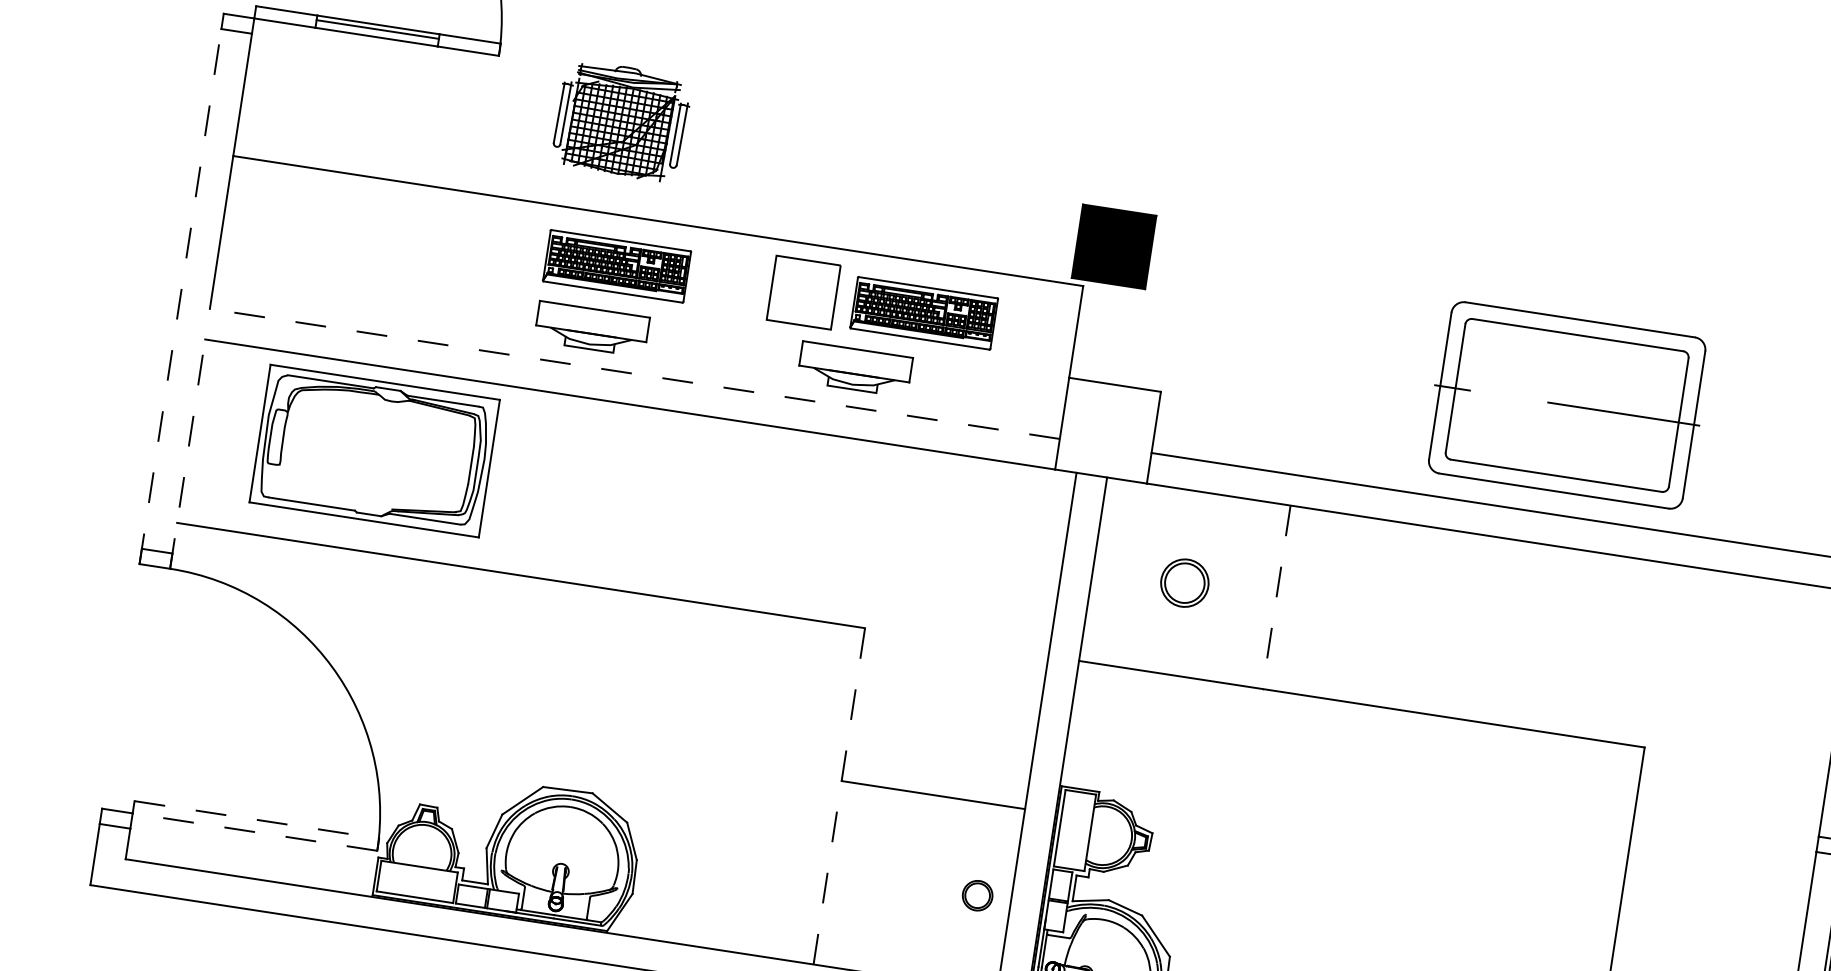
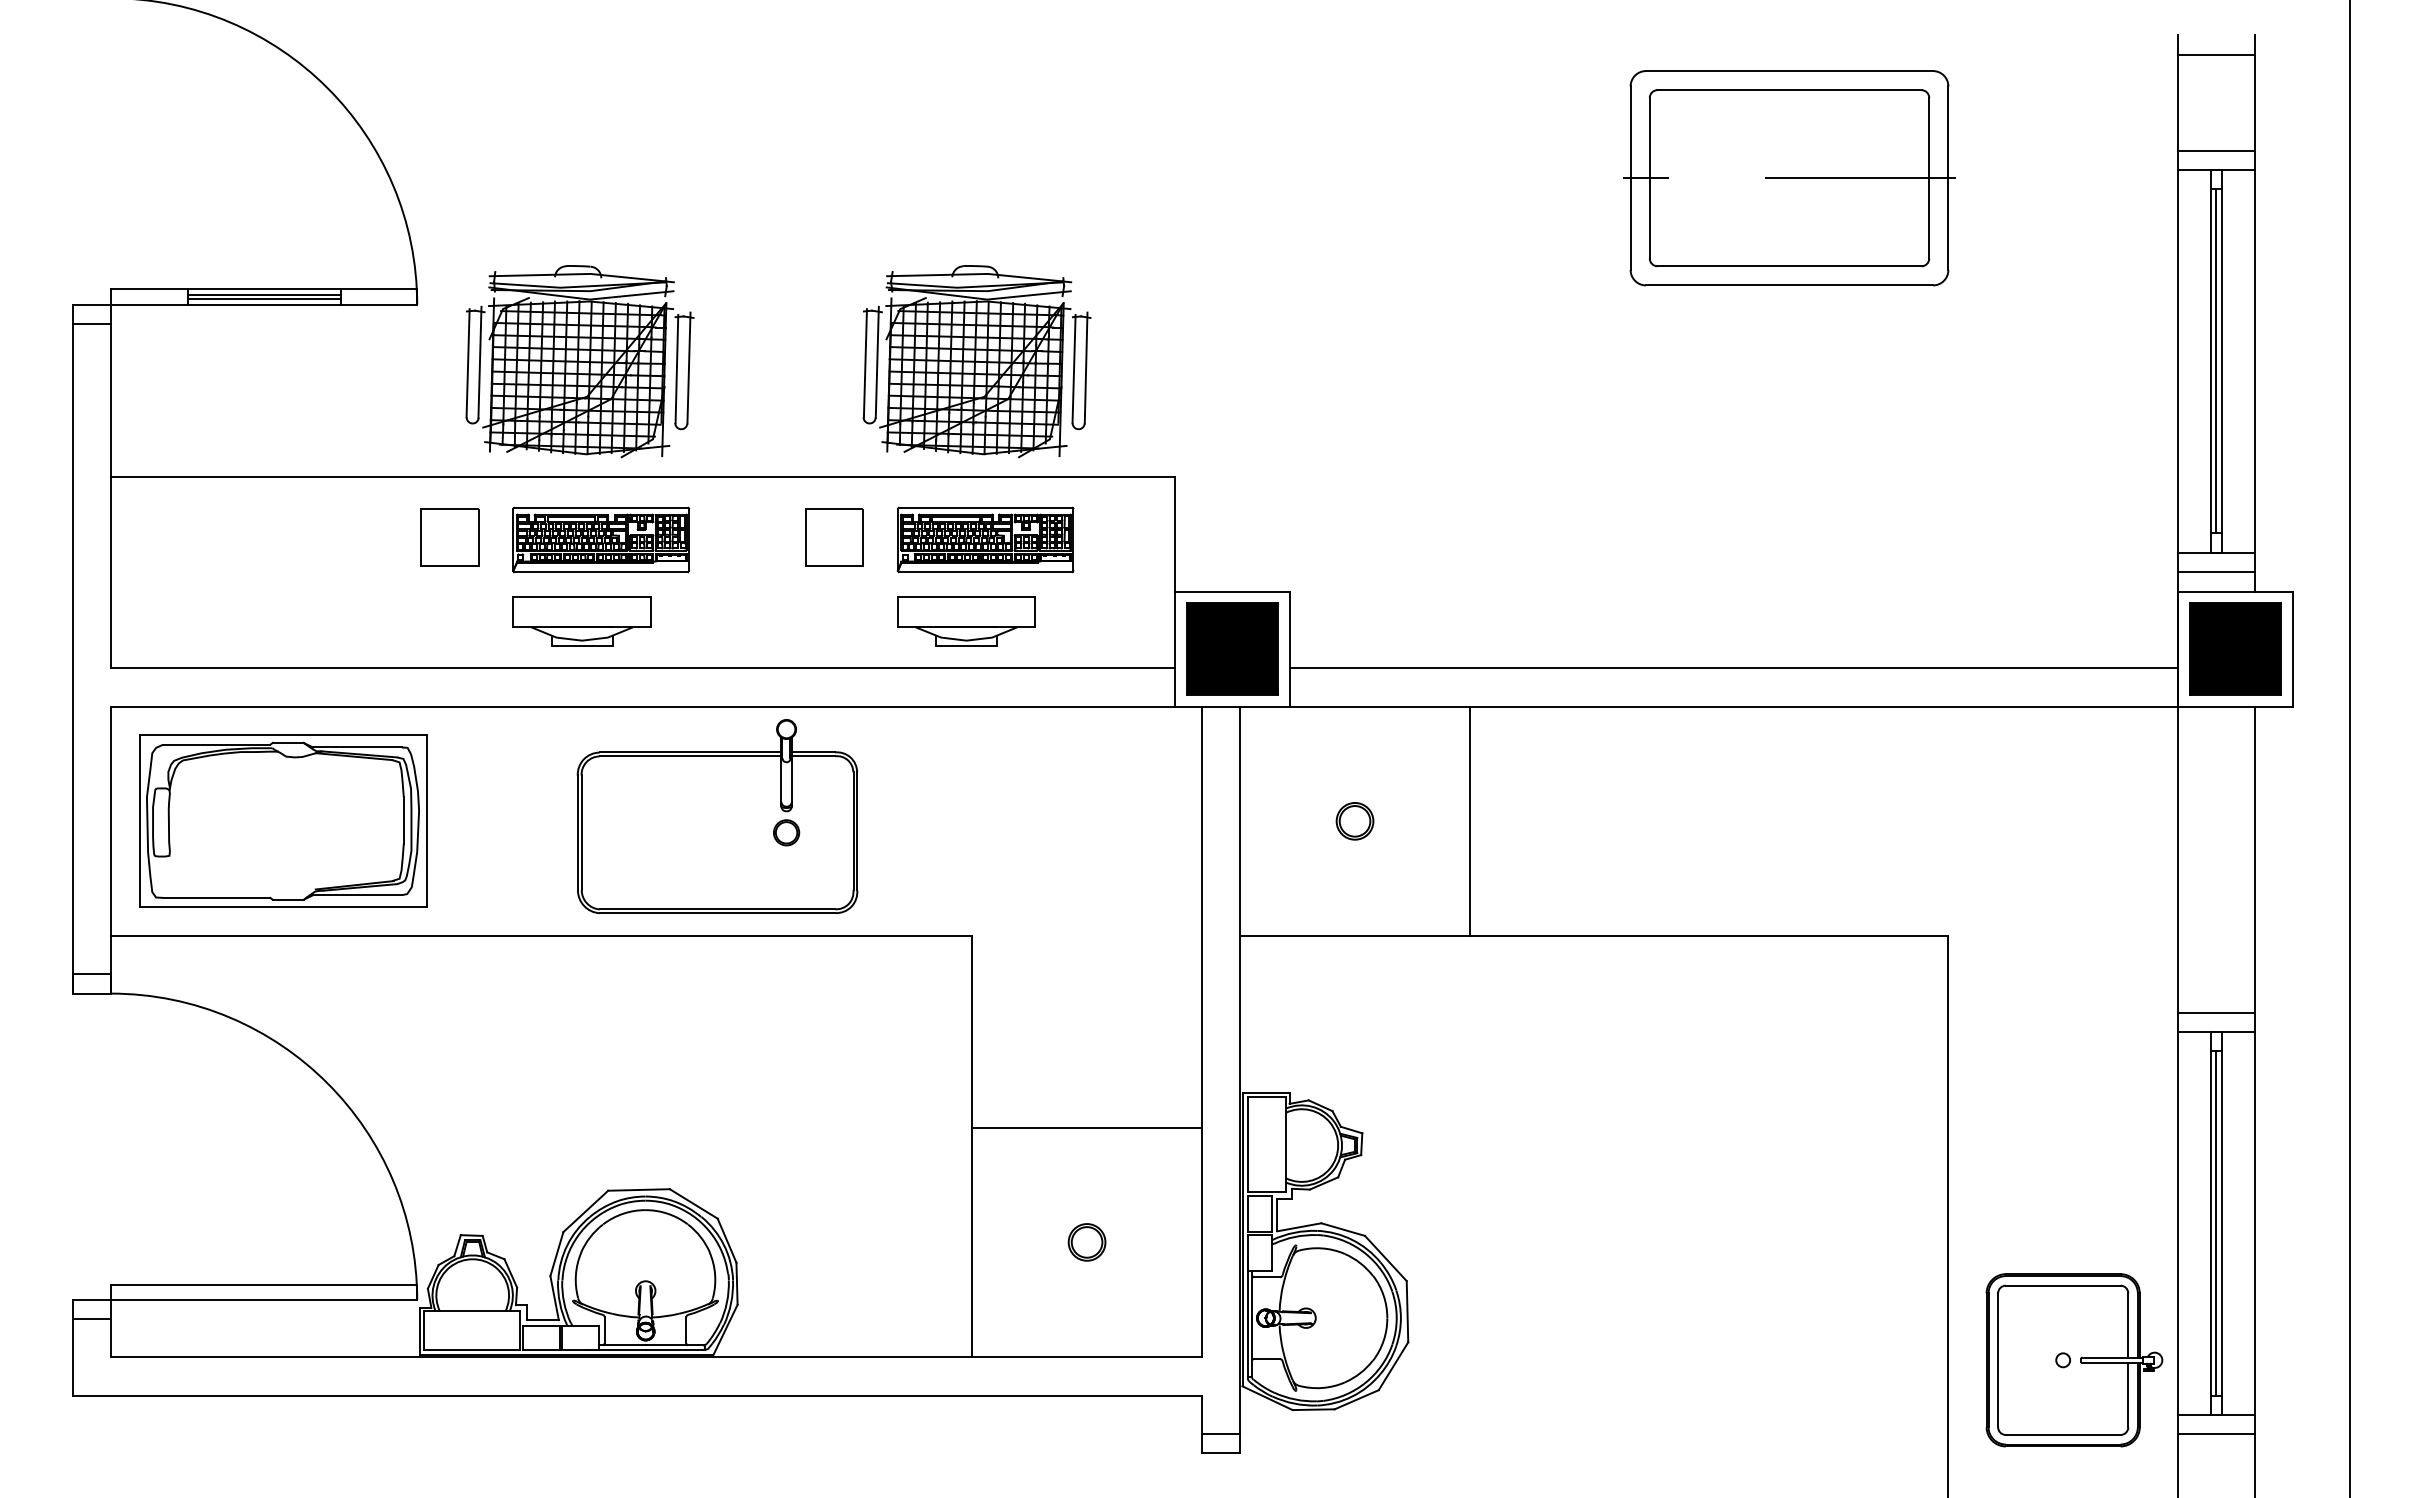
line: (376, 32) -> (263, 298), added
part: (621, 121) -> (579, 361), size x1.43
part: (938, 169) -> (976, 361), added
part: (496, 245) -> (449, 537), added
part: (1114, 246) -> (1232, 648), moved
part: (803, 292) -> (834, 537), size x0.71
line: (180, 296) -> (72, 658), dashed -> solid
part: (854, 369) -> (966, 621), moved
line: (634, 374) -> (642, 668), dashed -> solid
part: (1567, 405) -> (1789, 178), moved
part: (375, 450) -> (283, 820), moved
line: (187, 454) -> (110, 850), dashed -> solid
part: (676, 501) -> (717, 816), added
part: (1184, 583) -> (1354, 821), size x0.62
line: (1276, 597) -> (1469, 821), dashed -> solid
line: (839, 796) -> (972, 1146), dashed -> solid
line: (257, 819) -> (264, 1284), dashed -> solid
line: (254, 831) -> (263, 1299), dashed -> solid
part: (977, 895) -> (1086, 1242), moved

